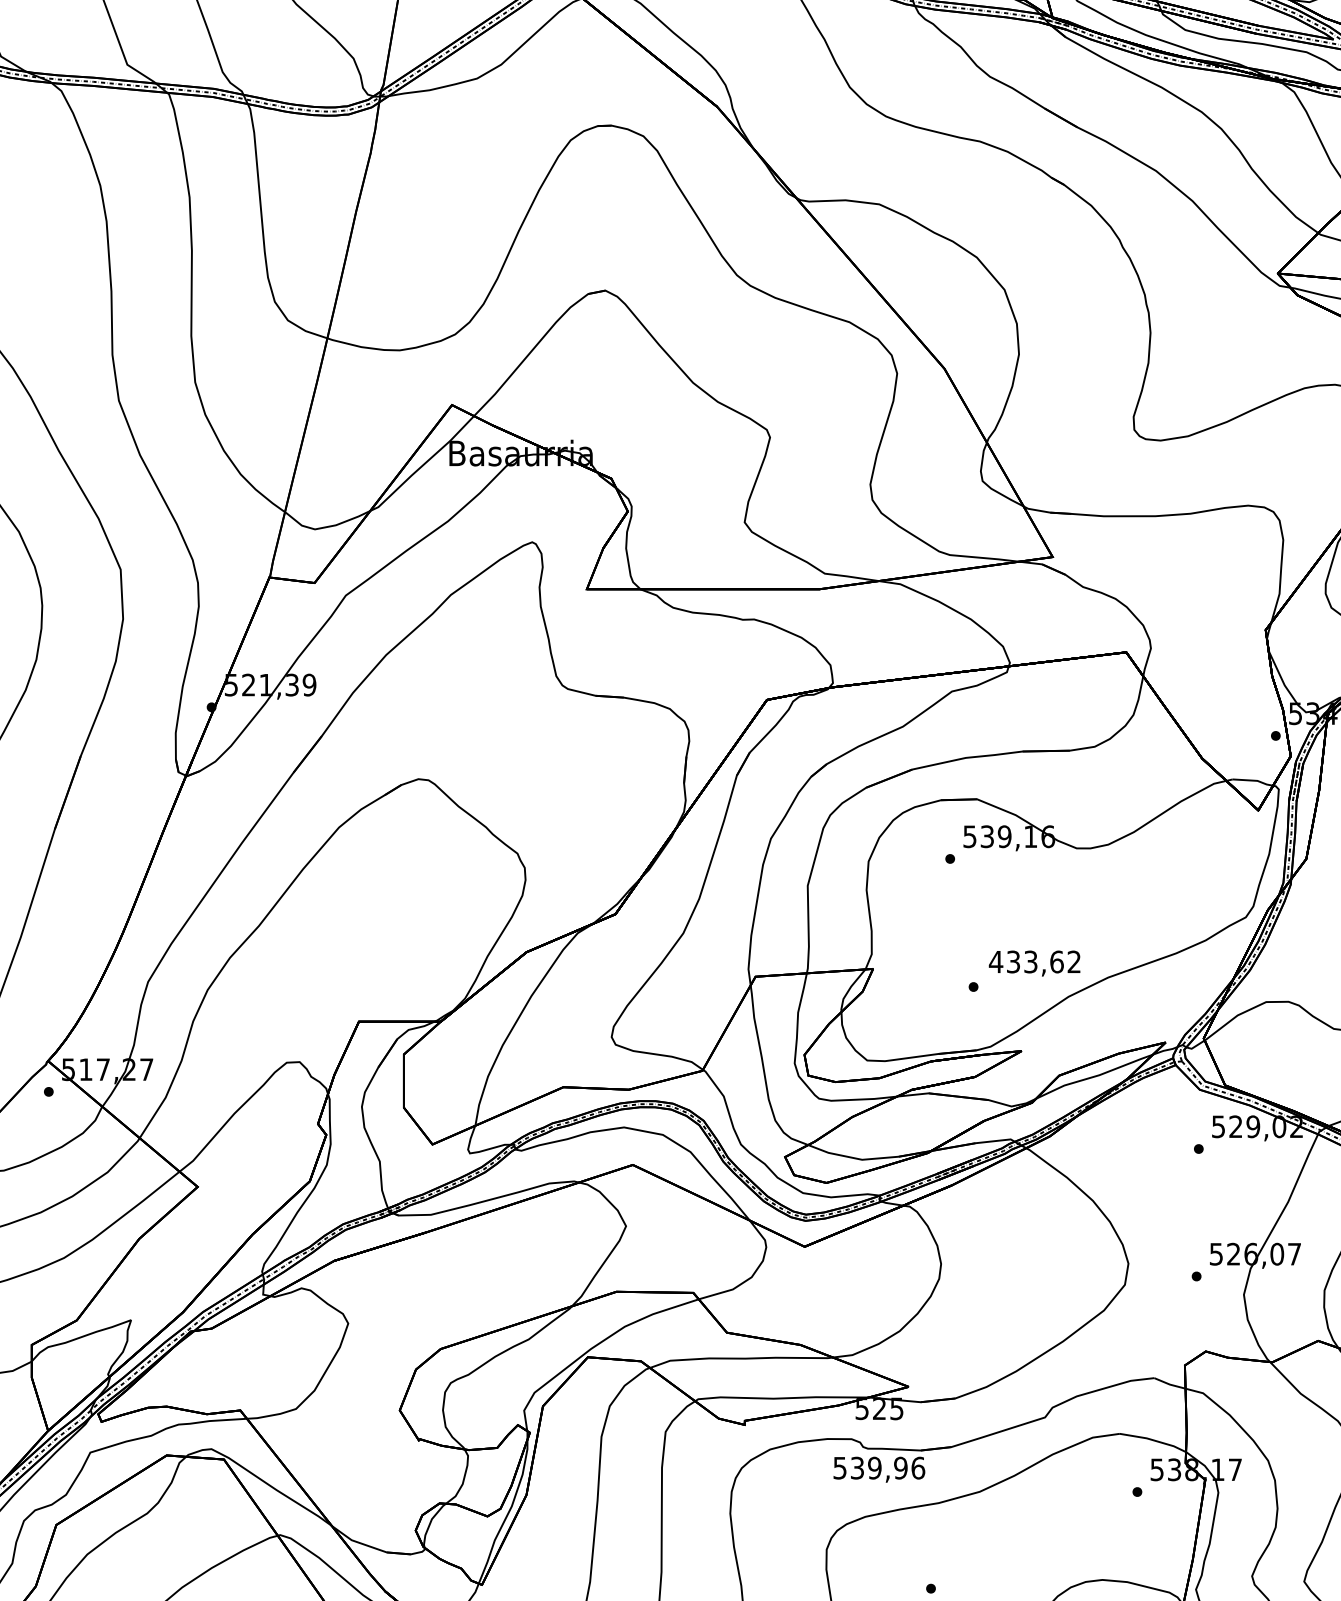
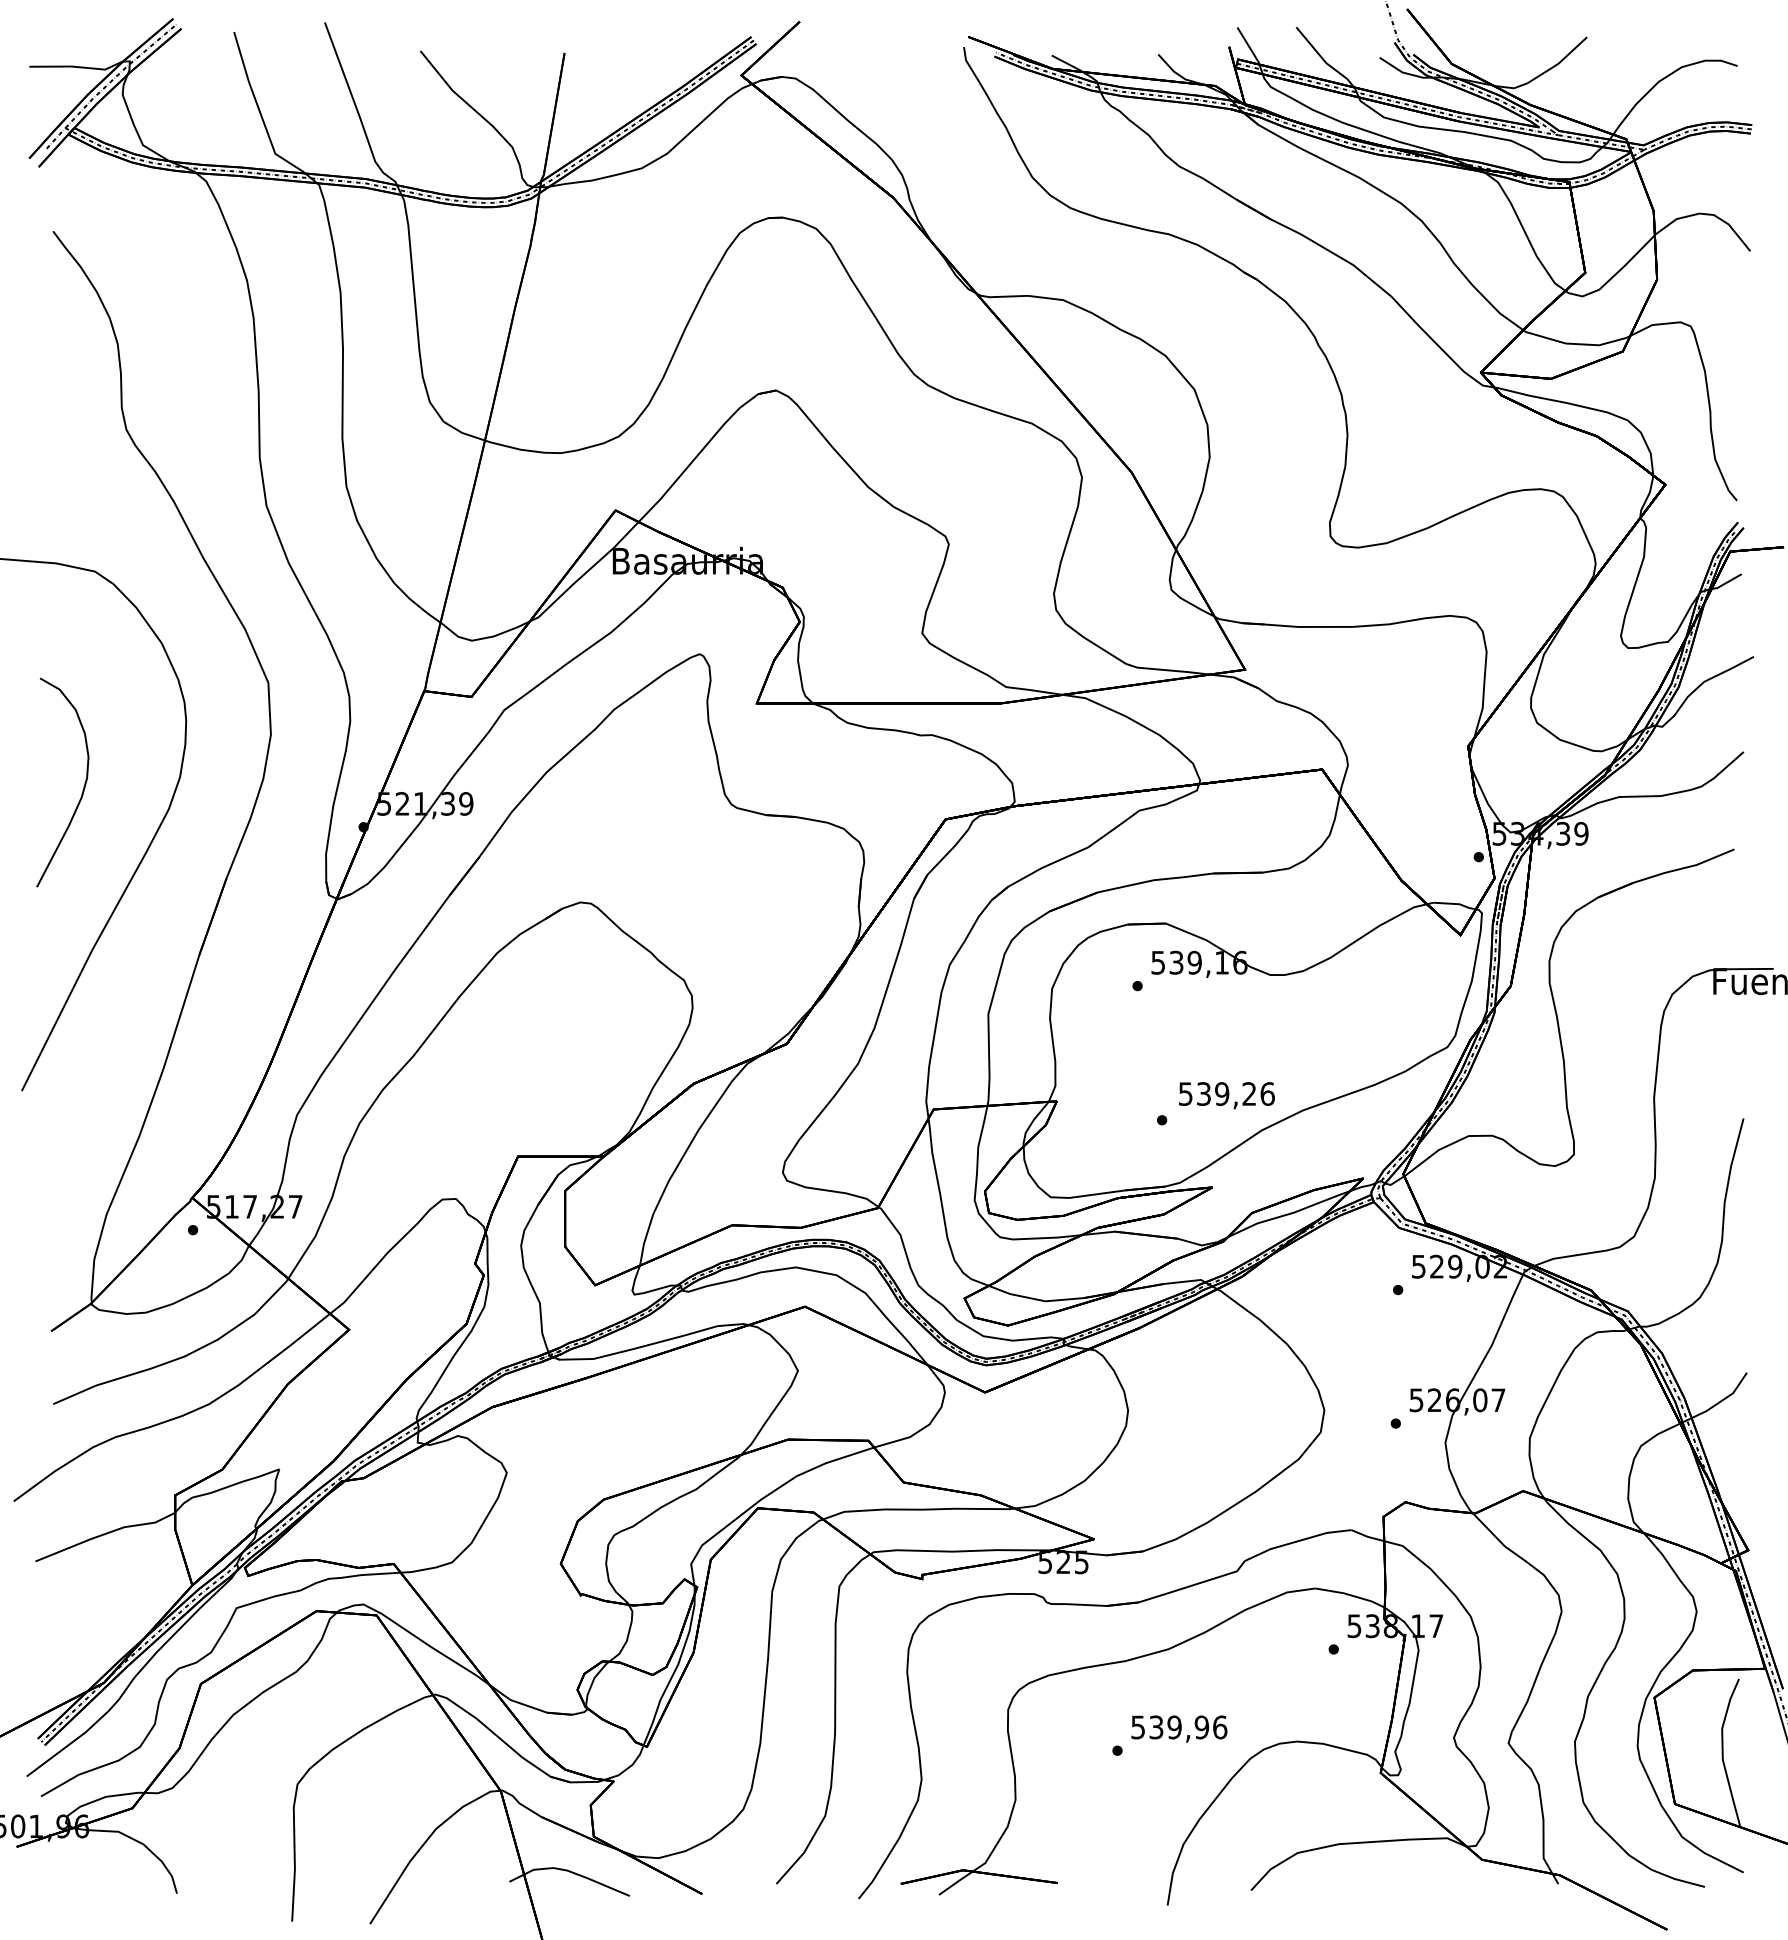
text: (1035, 962) -> (1226, 1094), 433,62 -> 539,26
text: (879, 1469) -> (1179, 1728), moved

